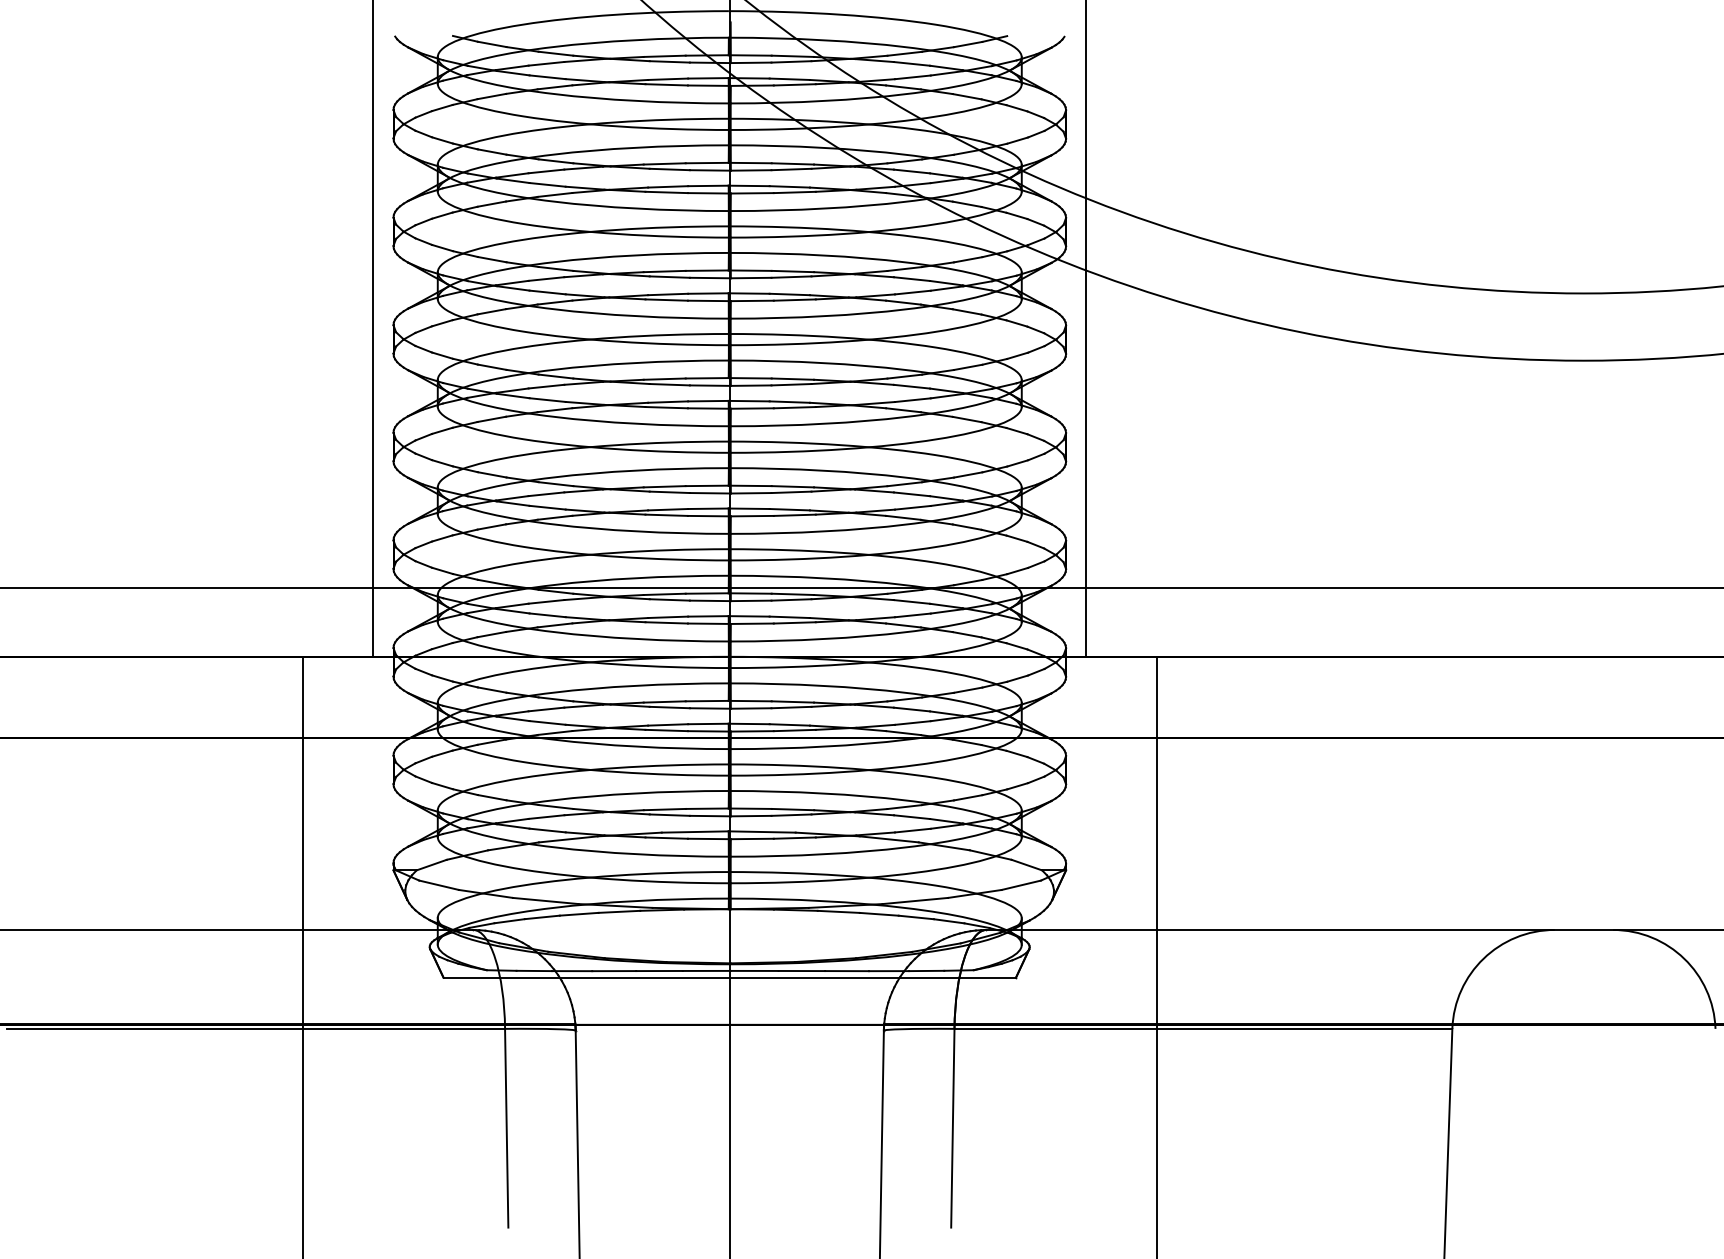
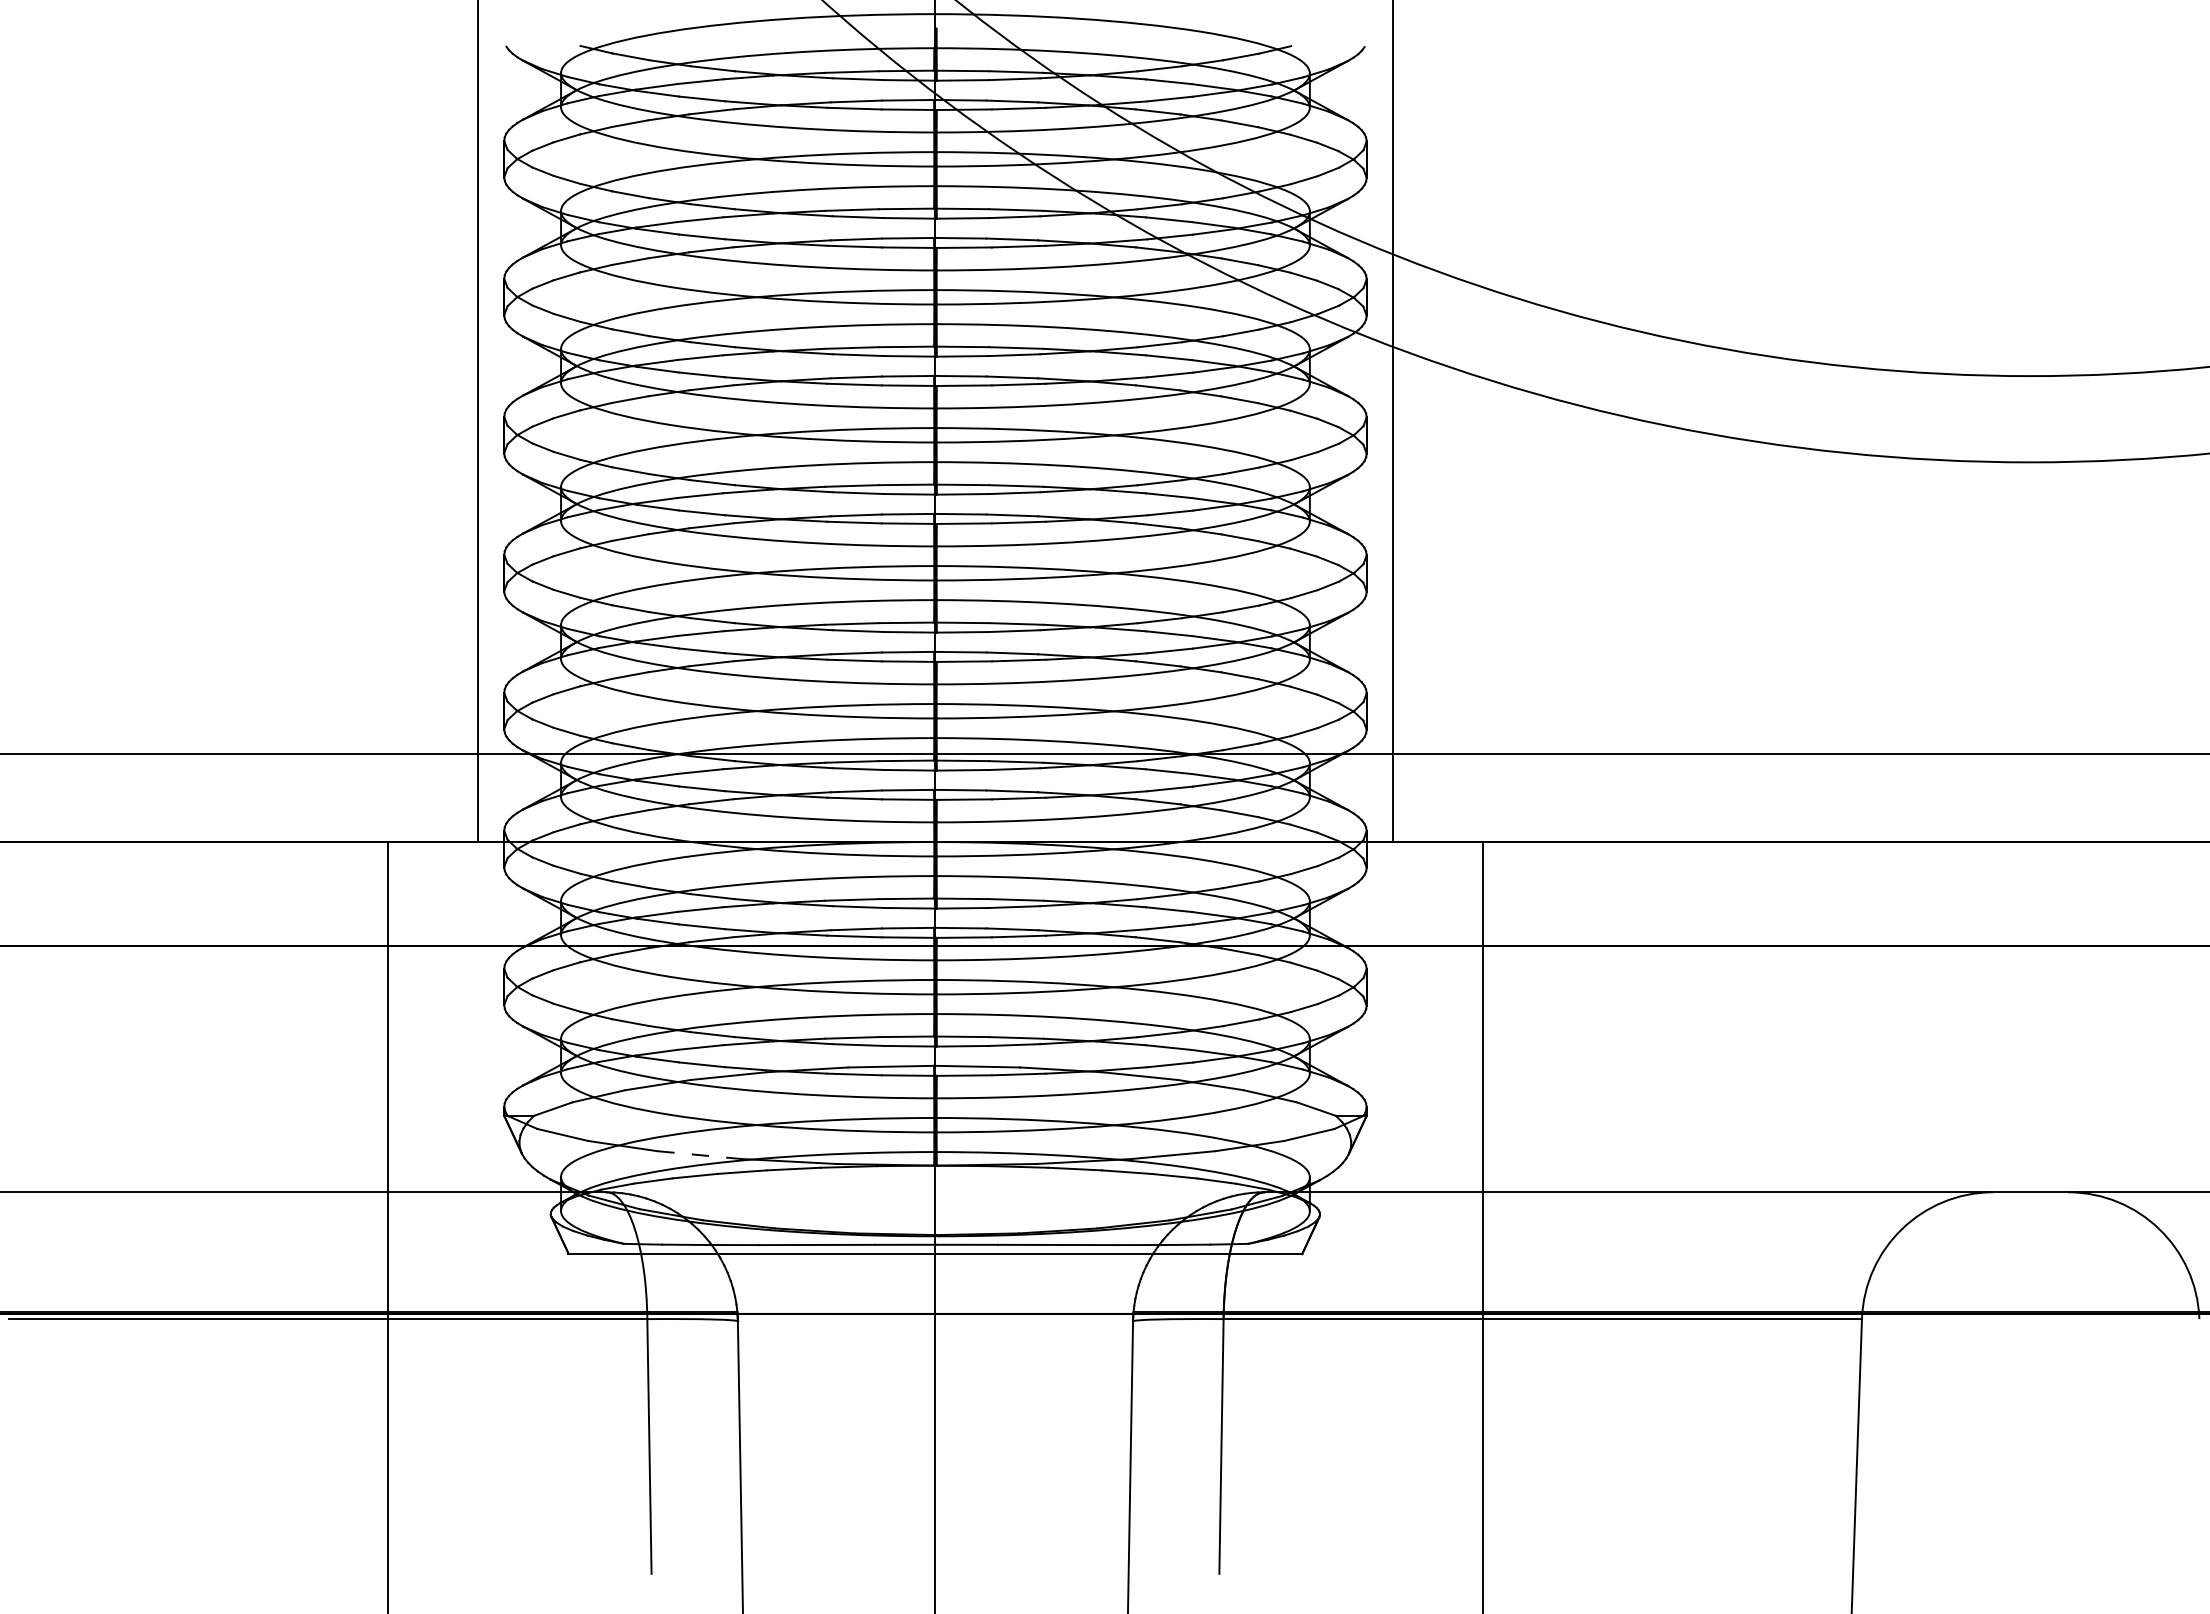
line: (546, 901) -> (700, 1155), solid -> dashed

